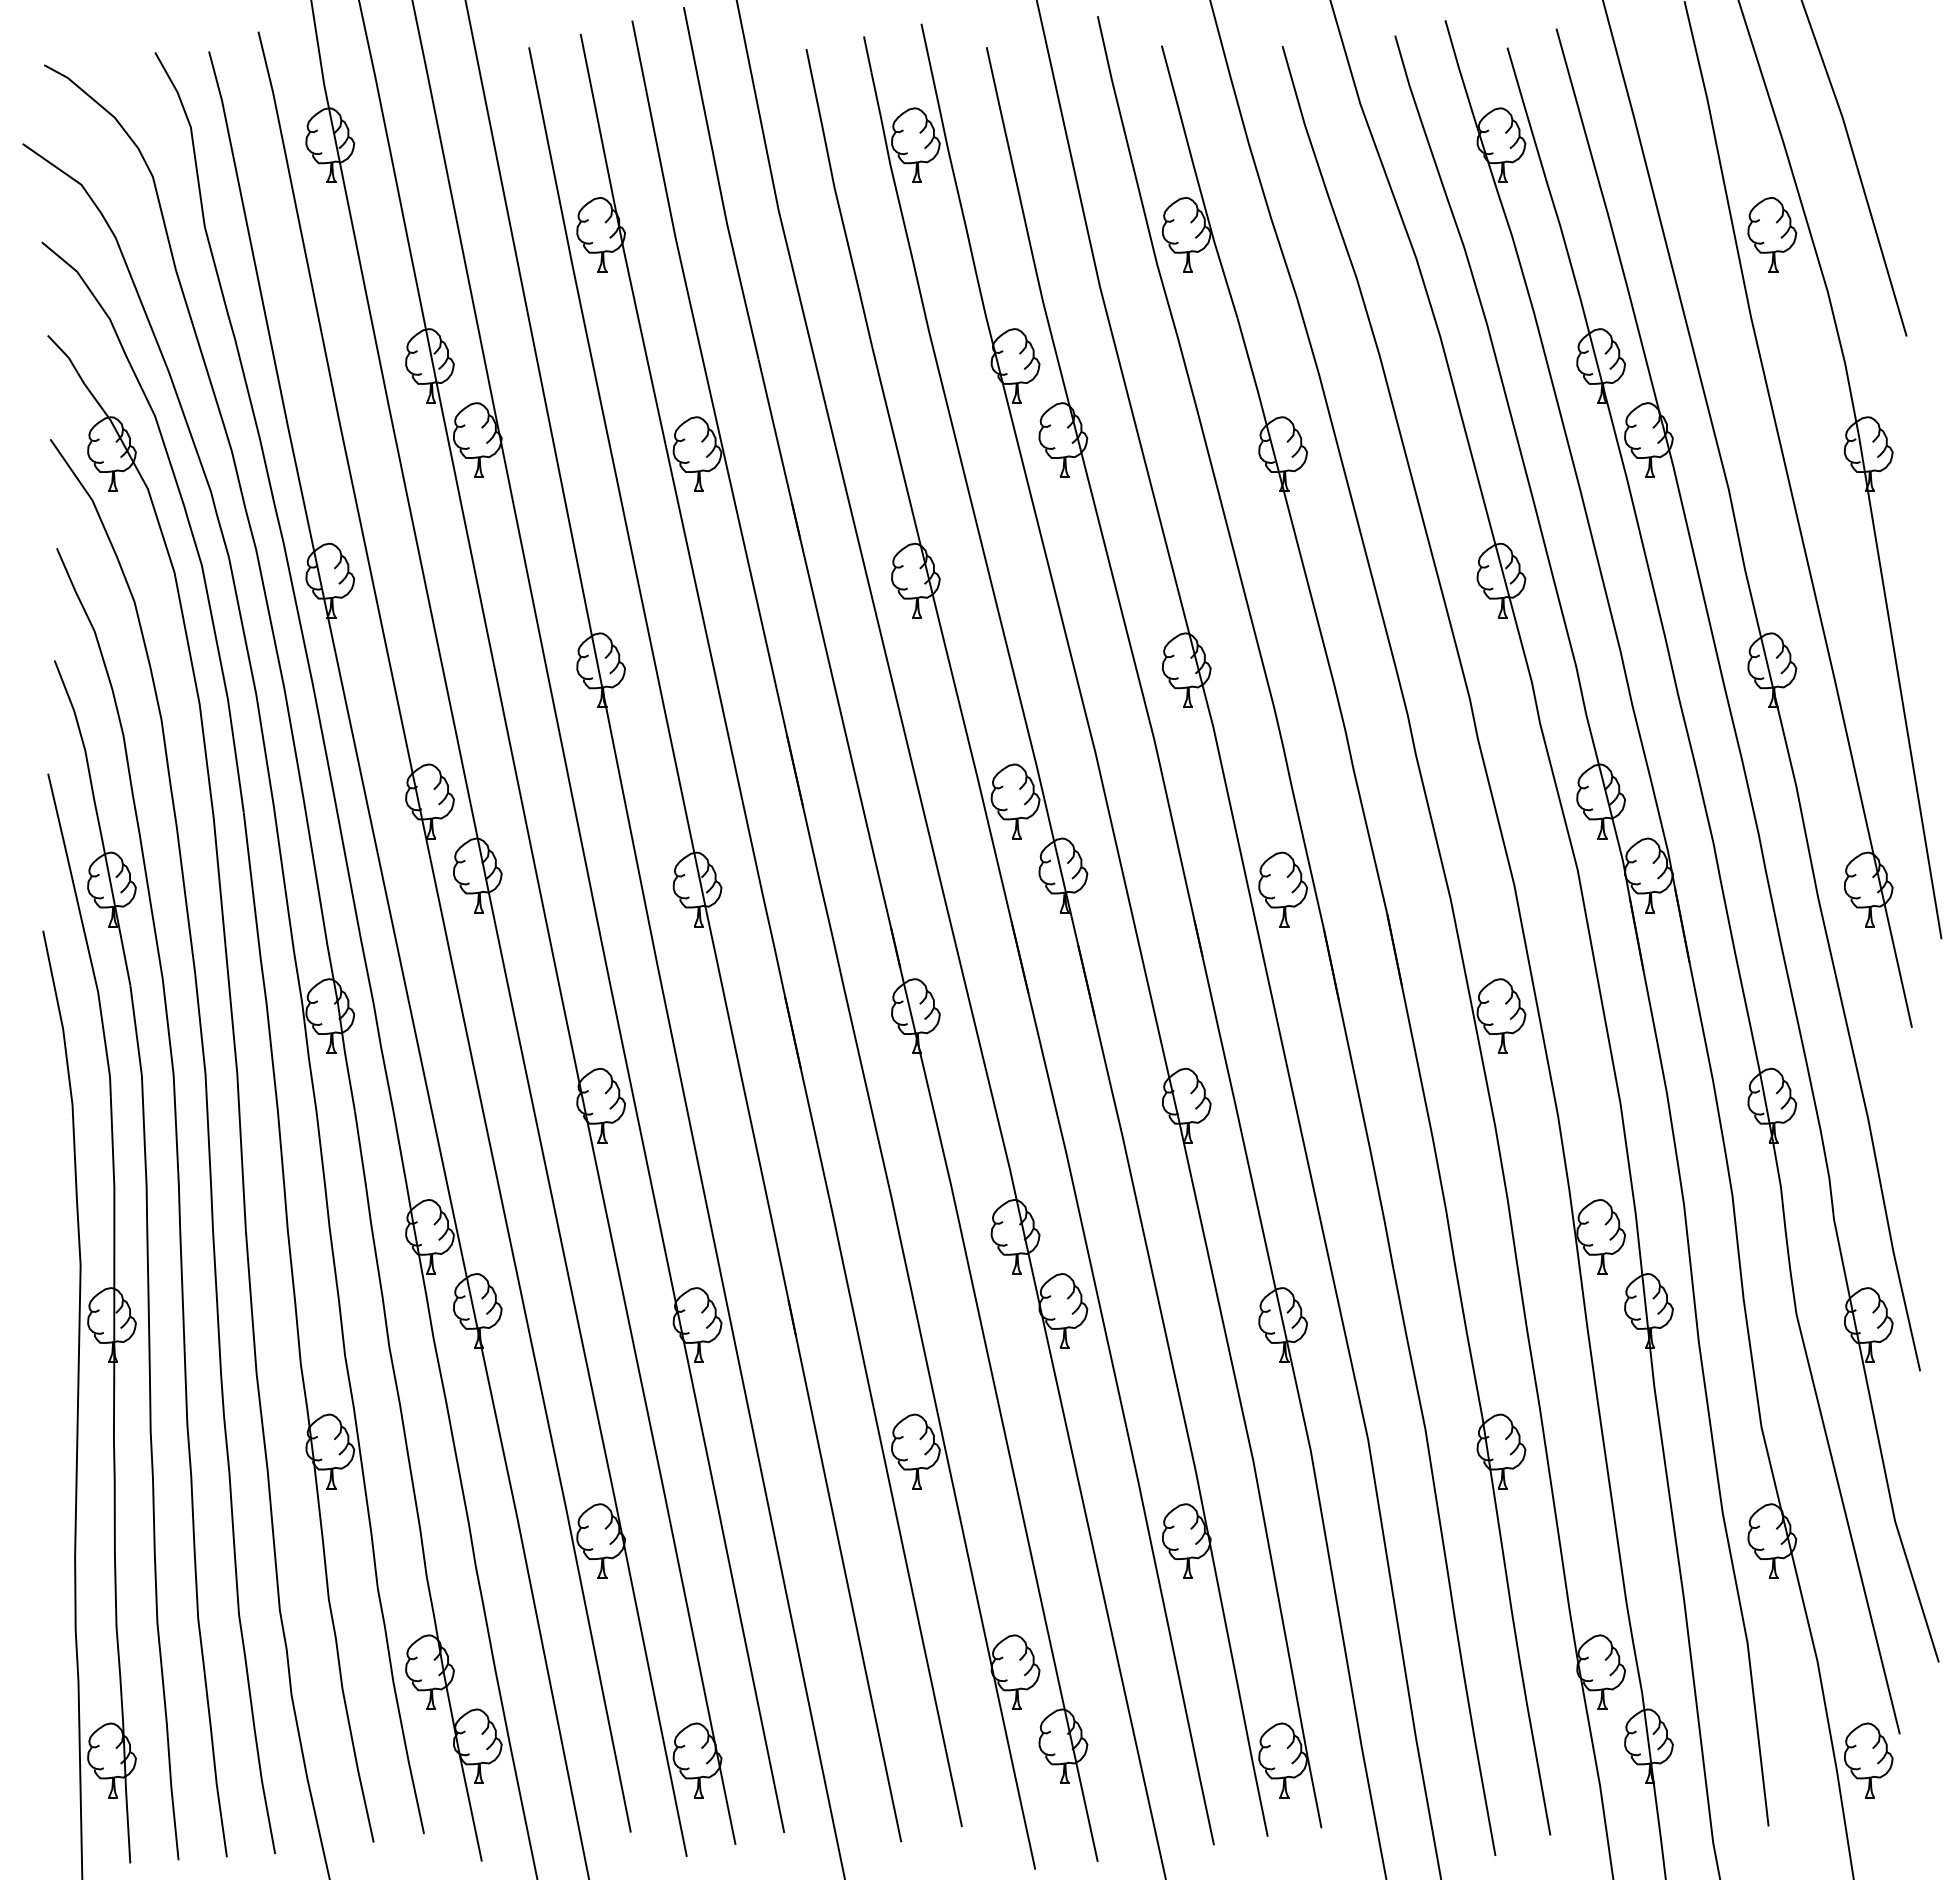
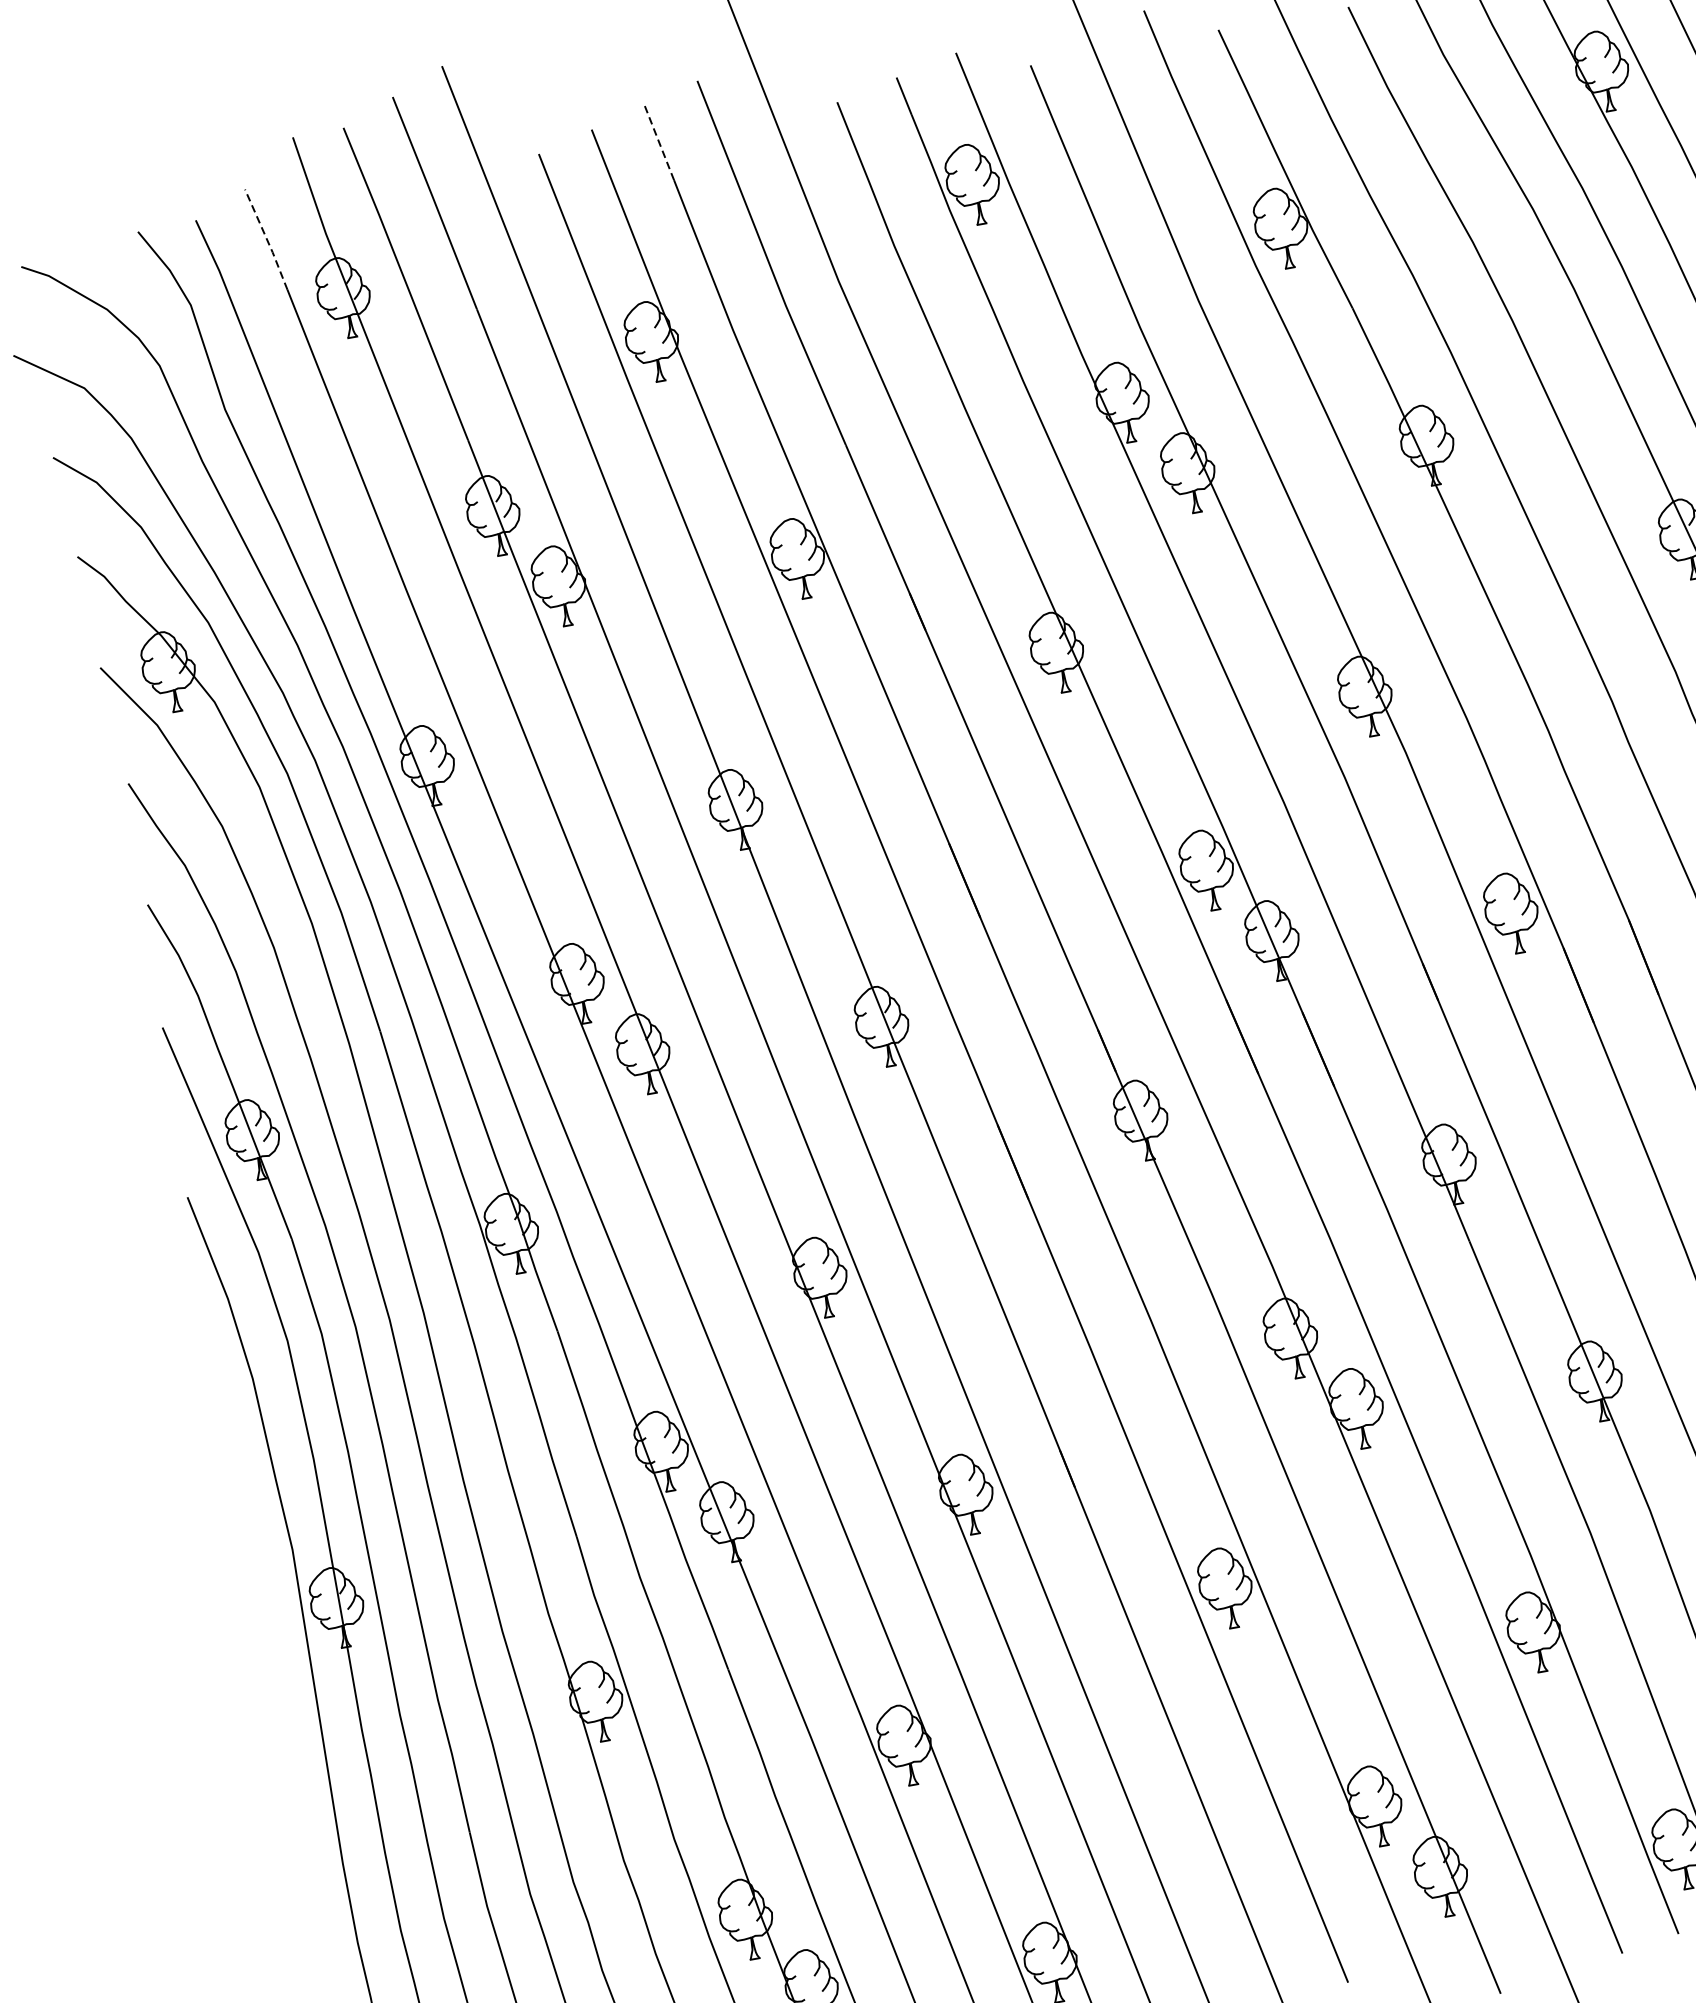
line: (639, 56) -> (659, 142), solid -> dashed
line: (270, 80) -> (267, 239), solid -> dashed

